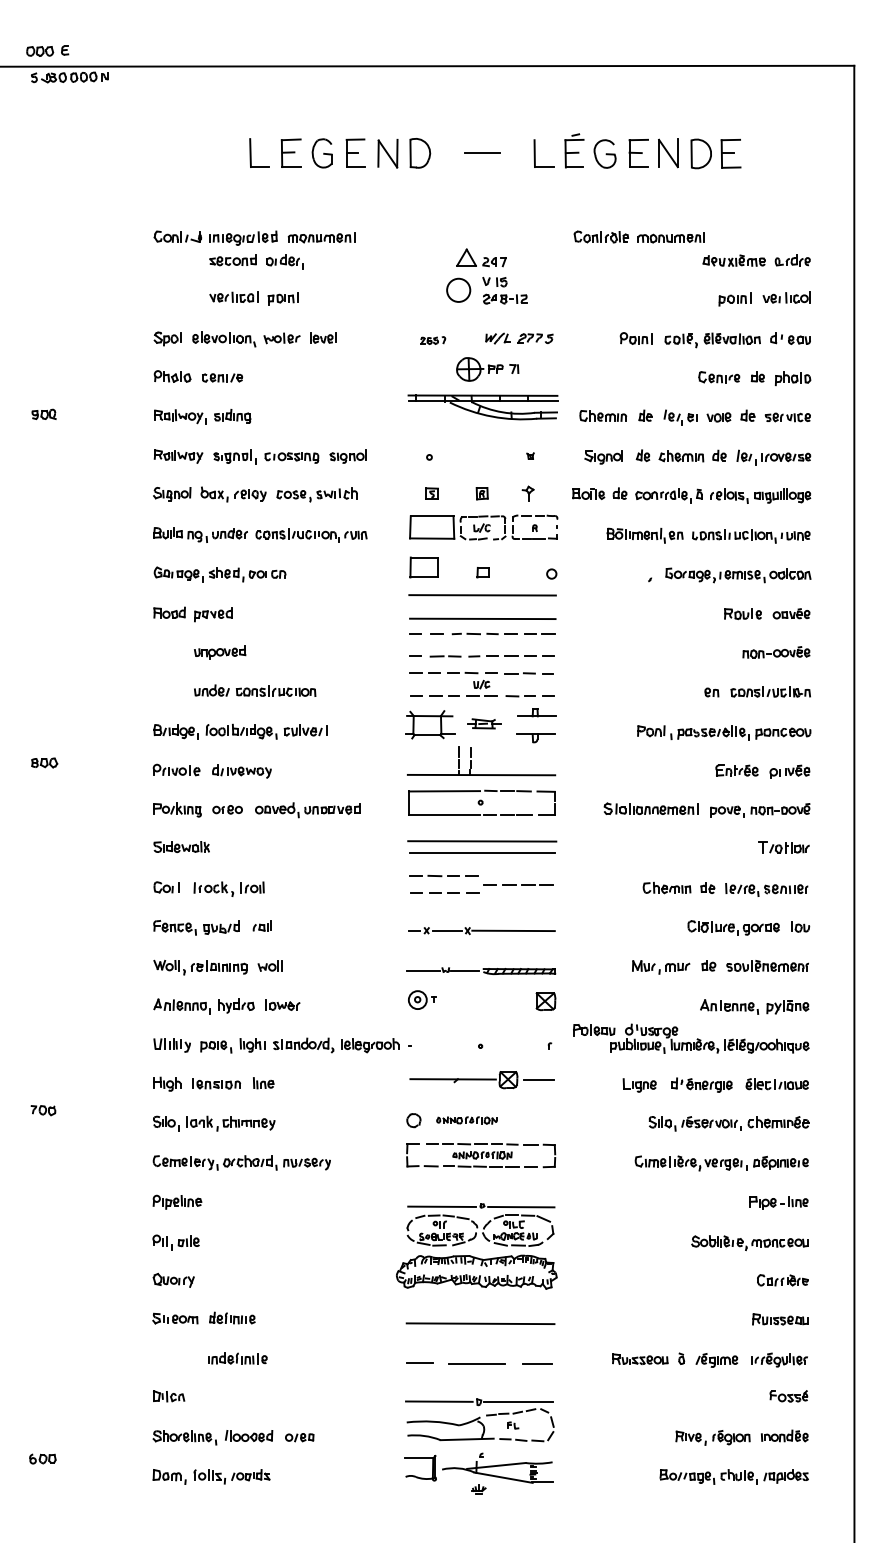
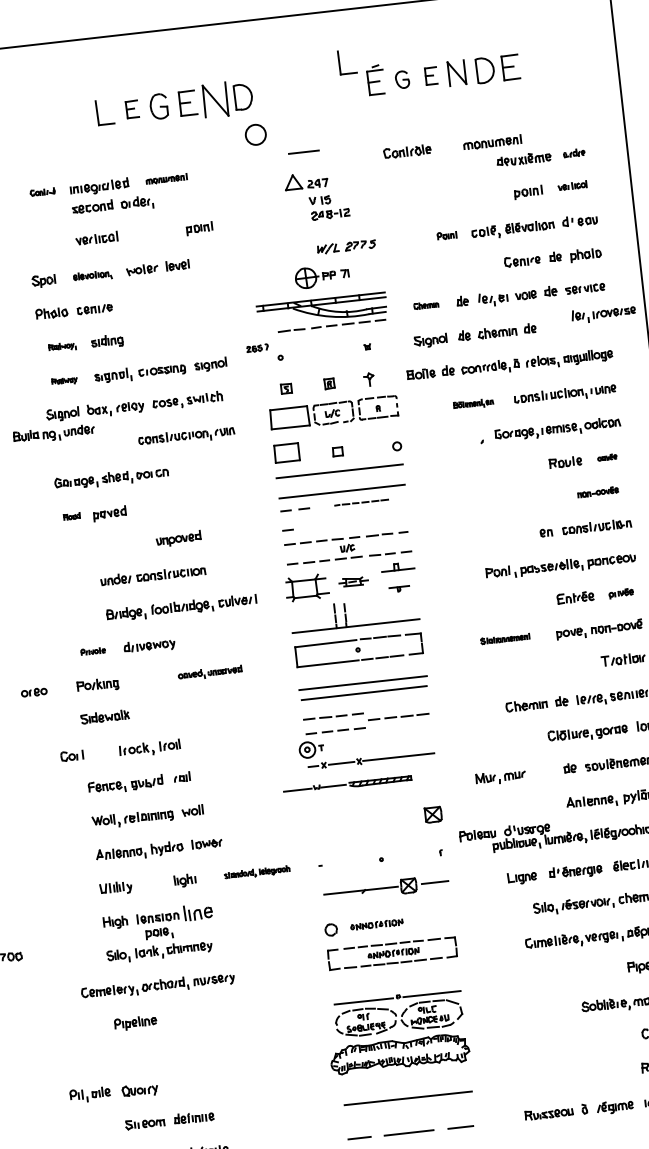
part: (290, 152) -> (131, 108), size x0.7
line: (482, 152) -> (303, 151), moved
part: (638, 152) -> (431, 75), size x0.7
part: (387, 153) -> (215, 100), size x1.4
part: (535, 153) -> (339, 62), moved
part: (604, 153) -> (401, 79), size x0.7
part: (177, 236) -> (42, 192), size x0.6
part: (321, 237) -> (166, 178), size x0.7
part: (670, 237) -> (491, 142), moved
part: (792, 260) -> (574, 153), size x0.7
circle: (458, 289) -> (255, 134), moved
part: (786, 297) -> (572, 185), size x0.7
part: (282, 298) -> (199, 228), moved
part: (635, 338) -> (446, 235), size x0.7
part: (224, 339) -> (92, 276), size x0.7
part: (433, 340) -> (257, 348), moved
part: (603, 415) -> (426, 304), size x0.6
part: (180, 416) -> (62, 346), size x0.6
part: (178, 456) -> (64, 381), size x0.6
part: (773, 457) -> (603, 313), moved
part: (200, 534) -> (53, 433), moved
part: (644, 535) -> (473, 404), size x0.6
part: (169, 612) -> (71, 516), size x0.6
part: (791, 613) -> (607, 457), size x0.6
part: (503, 633) -> (361, 502), size x0.6
part: (220, 652) -> (179, 539), moved
part: (776, 652) -> (598, 492), size x0.7
part: (491, 656) -> (331, 326), moved
part: (240, 731) -> (181, 607), moved
part: (535, 738) -> (399, 589), size x0.6
part: (176, 769) -> (93, 650), size x0.6
part: (789, 771) -> (620, 593), size x0.7
part: (650, 808) -> (504, 638), size x0.6
part: (227, 809) -> (34, 692), moved
part: (307, 810) -> (209, 673), size x0.7
part: (166, 887) -> (71, 755), moved
part: (661, 967) -> (501, 777), moved
part: (481, 970) -> (347, 784), moved
part: (422, 999) -> (311, 749), moved
part: (336, 1045) -> (257, 872), size x0.6
part: (216, 1046) -> (159, 933), moved
part: (263, 1083) -> (198, 912), size x1.6
part: (241, 1162) -> (157, 985), moved
part: (175, 1242) -> (89, 1094), moved

